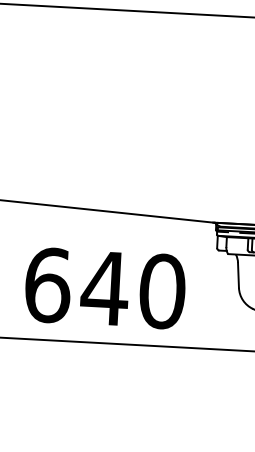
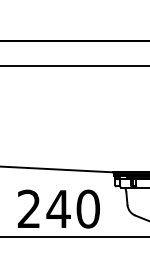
text: (48, 284) -> (29, 208), 640 -> 240

